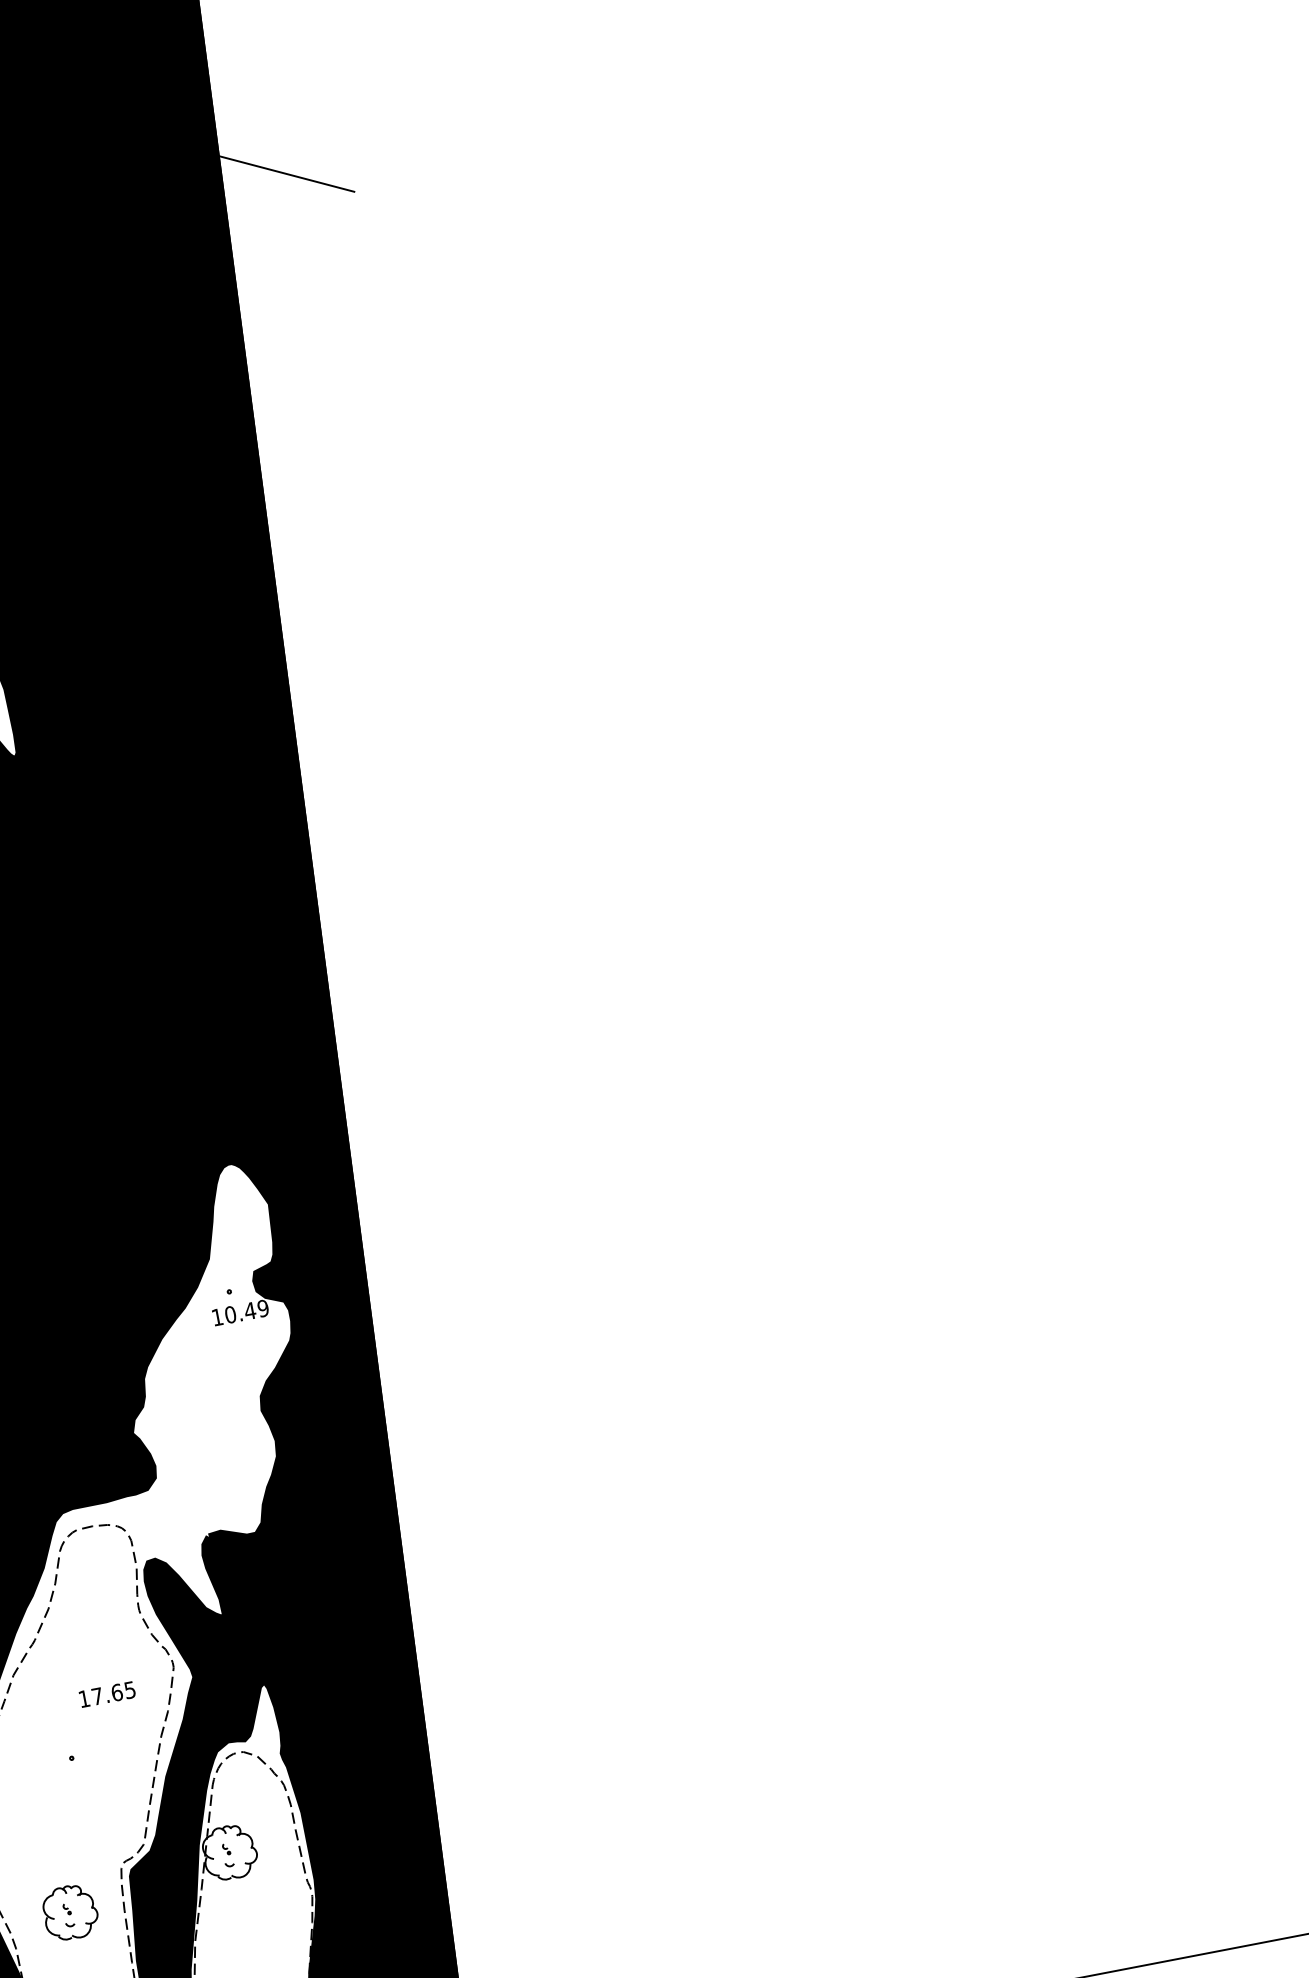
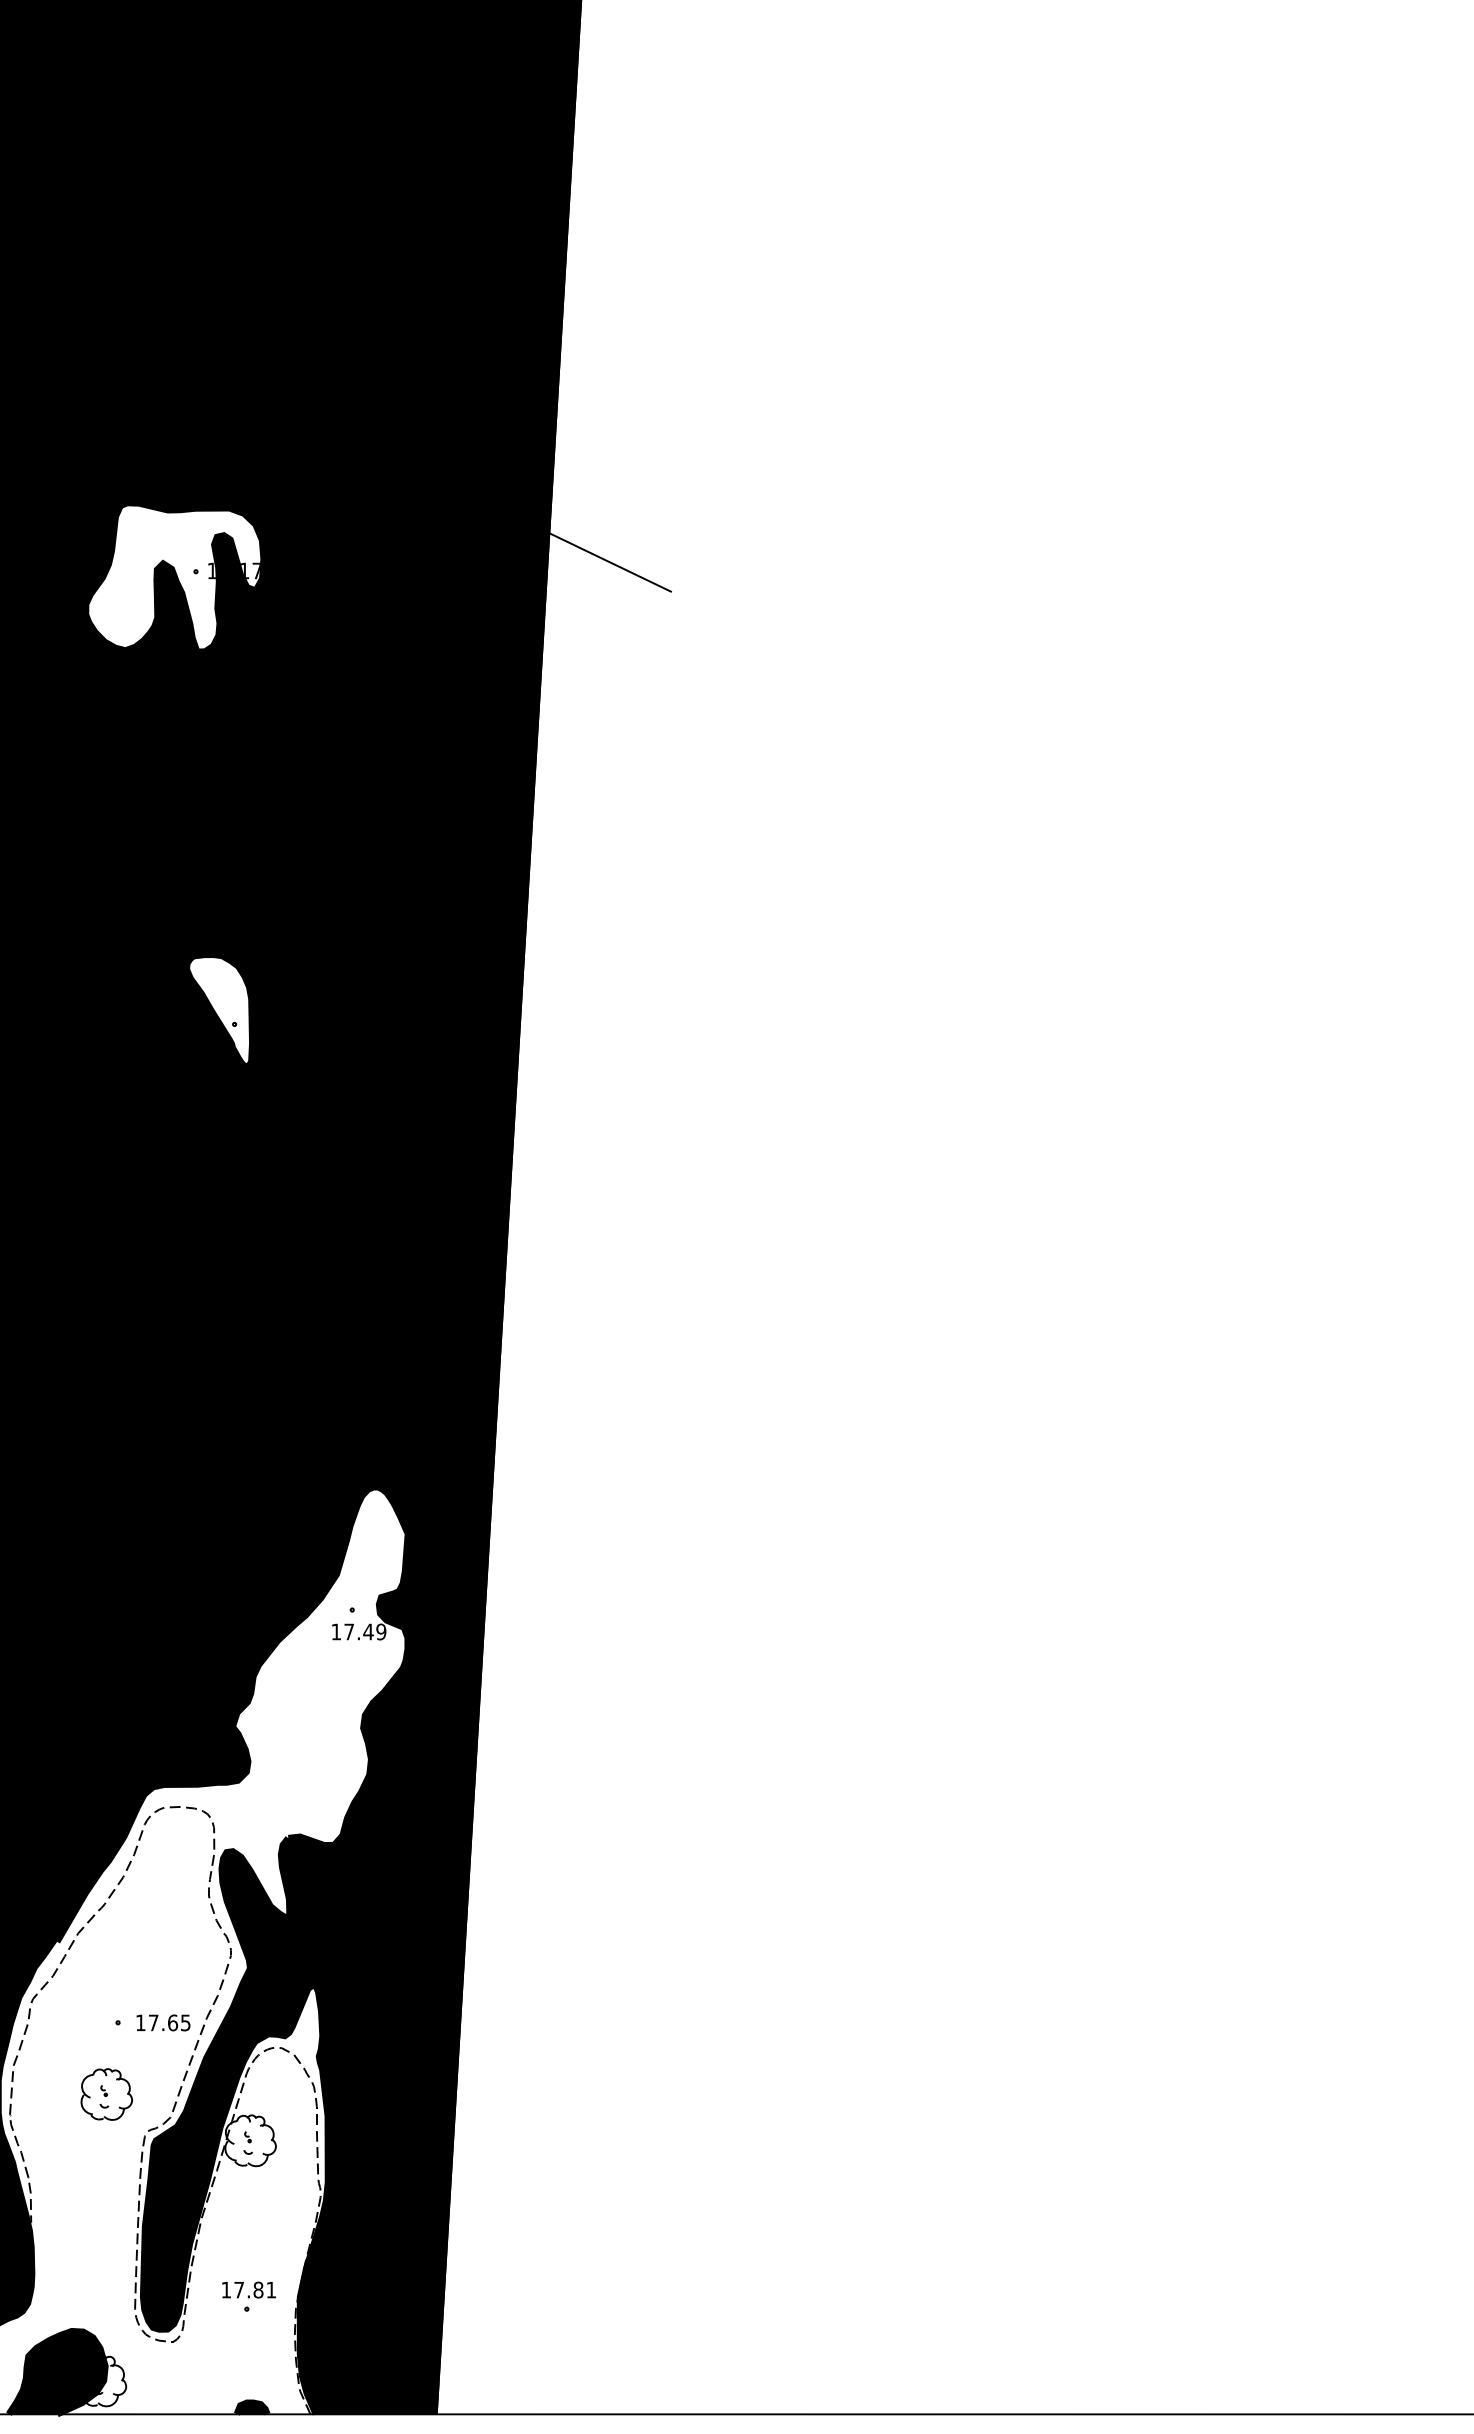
text: (230, 1314) -> (349, 1631), 10.49 -> 17.49
text: (107, 1694) -> (163, 2022), moved
part: (70, 1912) -> (106, 2094), moved

